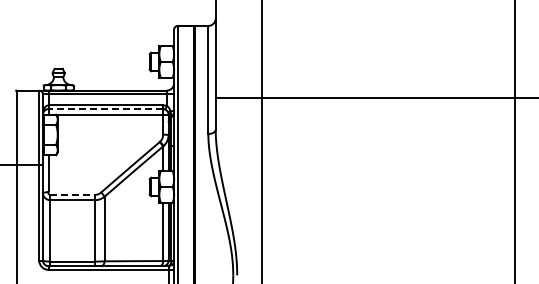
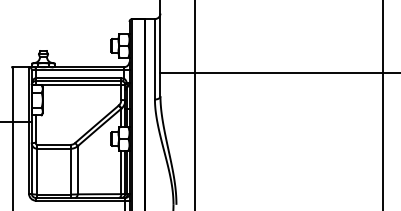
line: (105, 109) -> (78, 81), dashed -> solid
line: (73, 194) -> (54, 144), dashed -> solid

